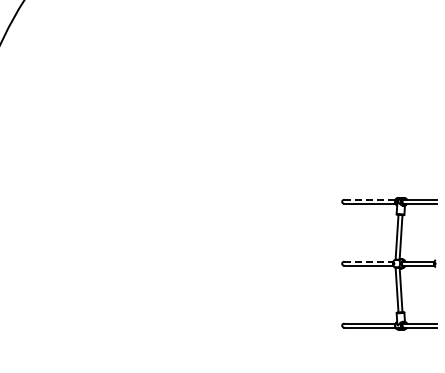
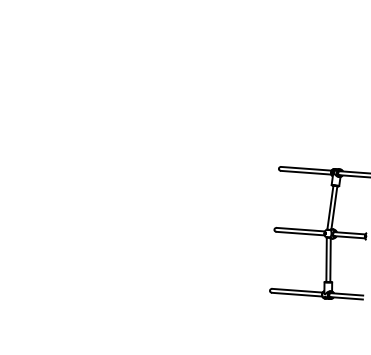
line: (370, 199) -> (306, 168), dashed -> solid
line: (369, 261) -> (301, 229), dashed -> solid

